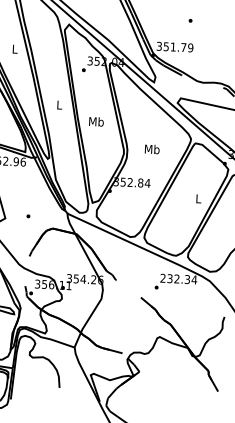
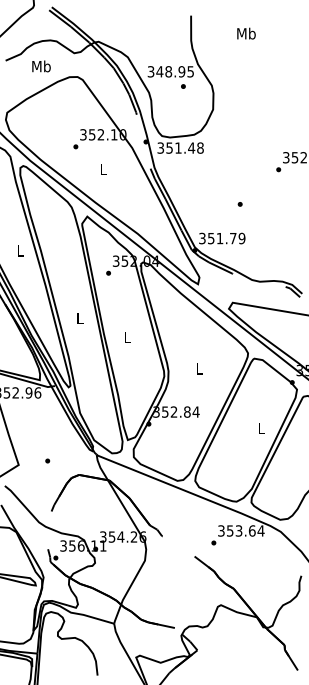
text: (96, 121) -> (127, 337), Mb -> L
text: (152, 149) -> (199, 368), Mb -> L
text: (175, 278) -> (236, 530), 232.34 -> 353.64

